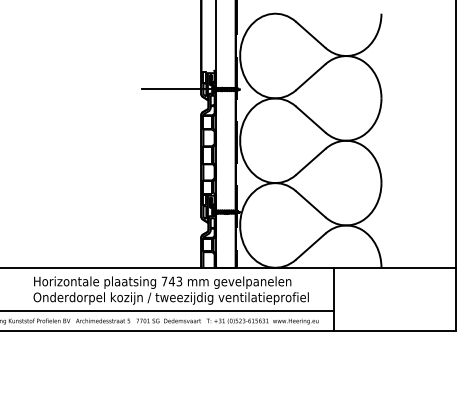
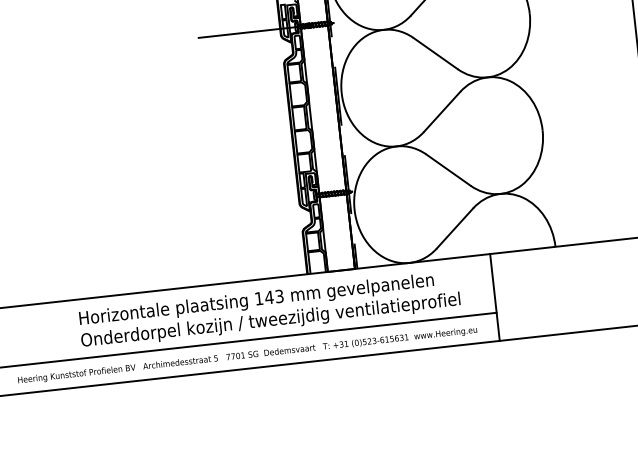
text: (164, 281) -> (259, 298), 743 -> 143

